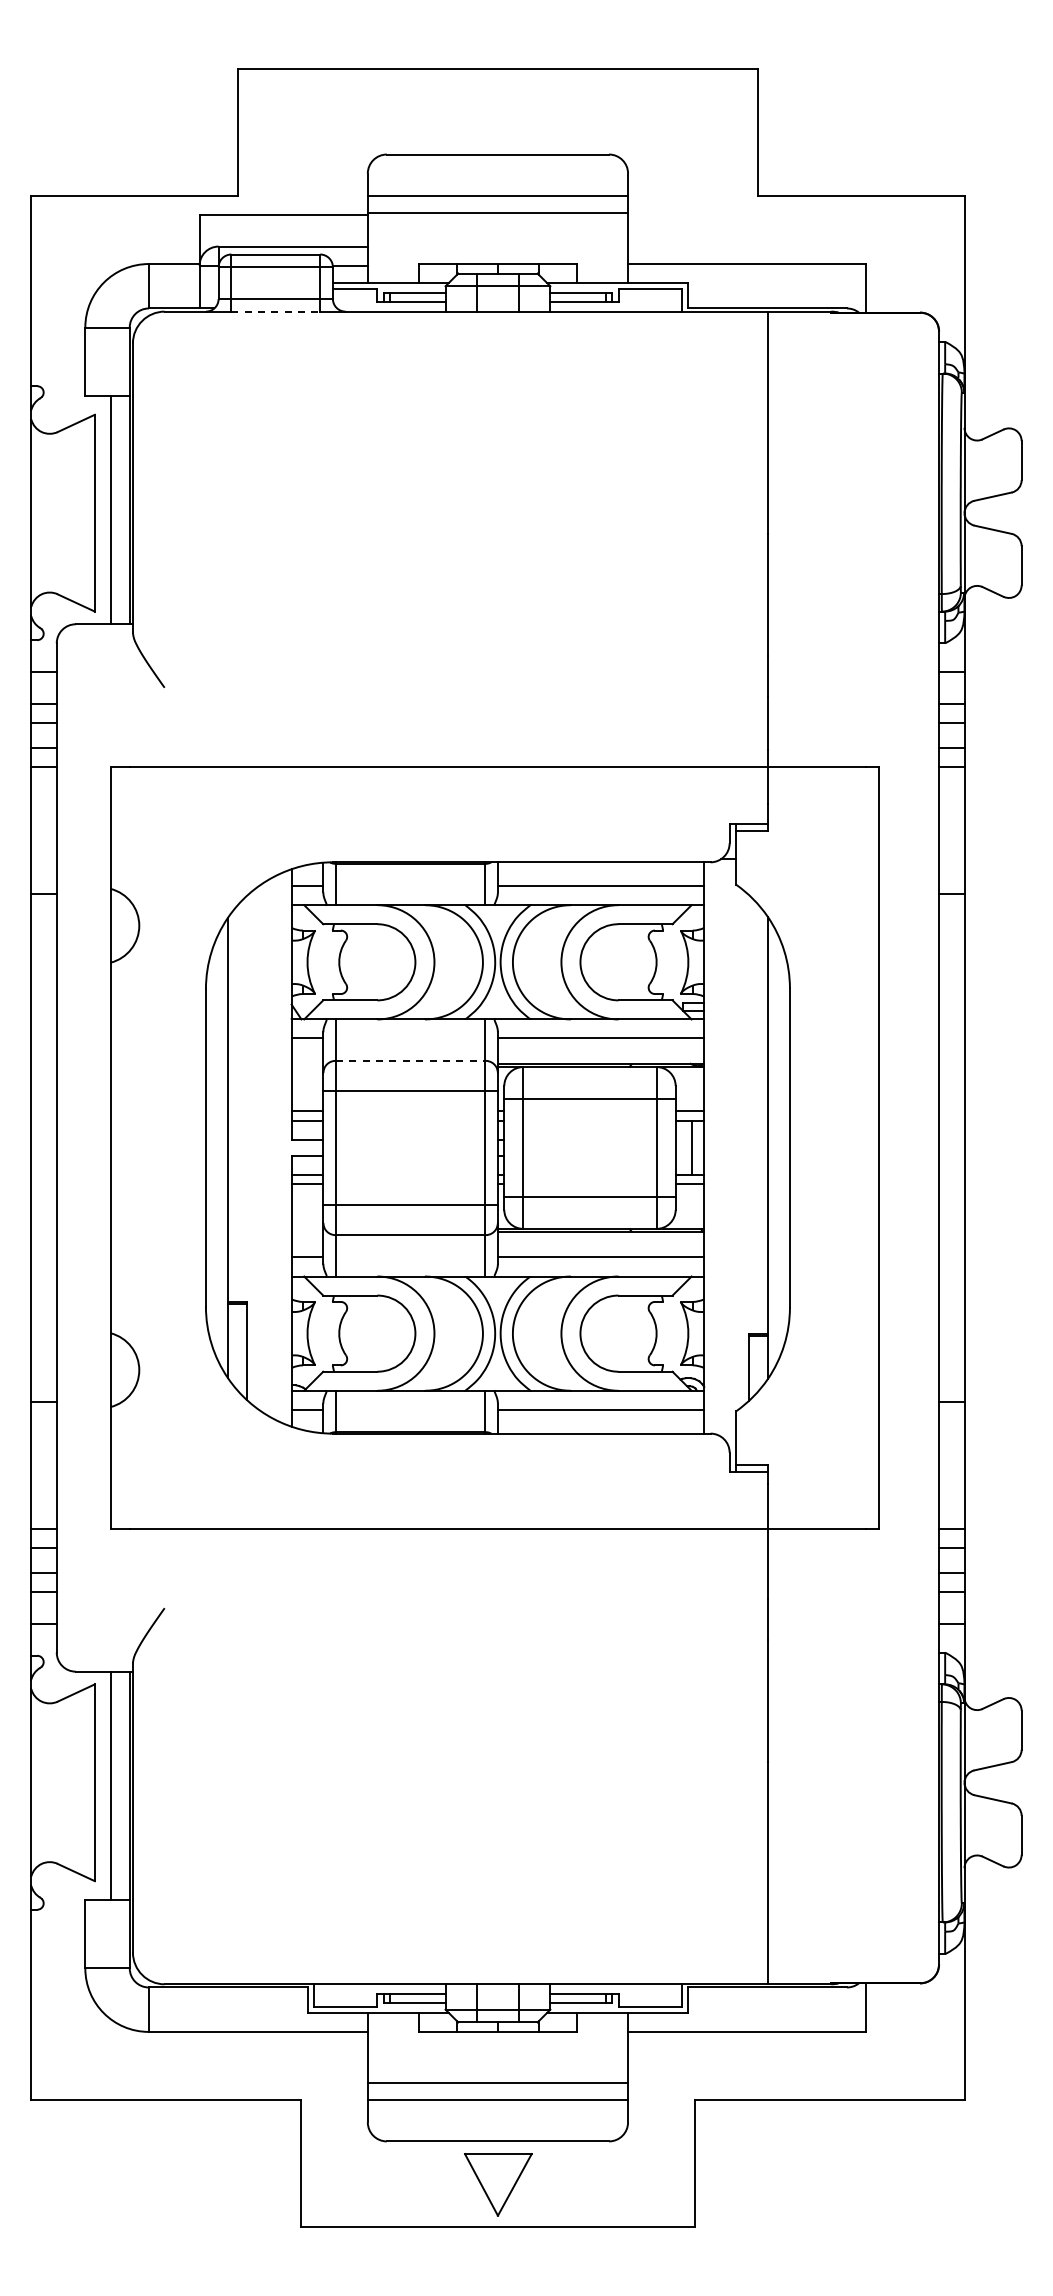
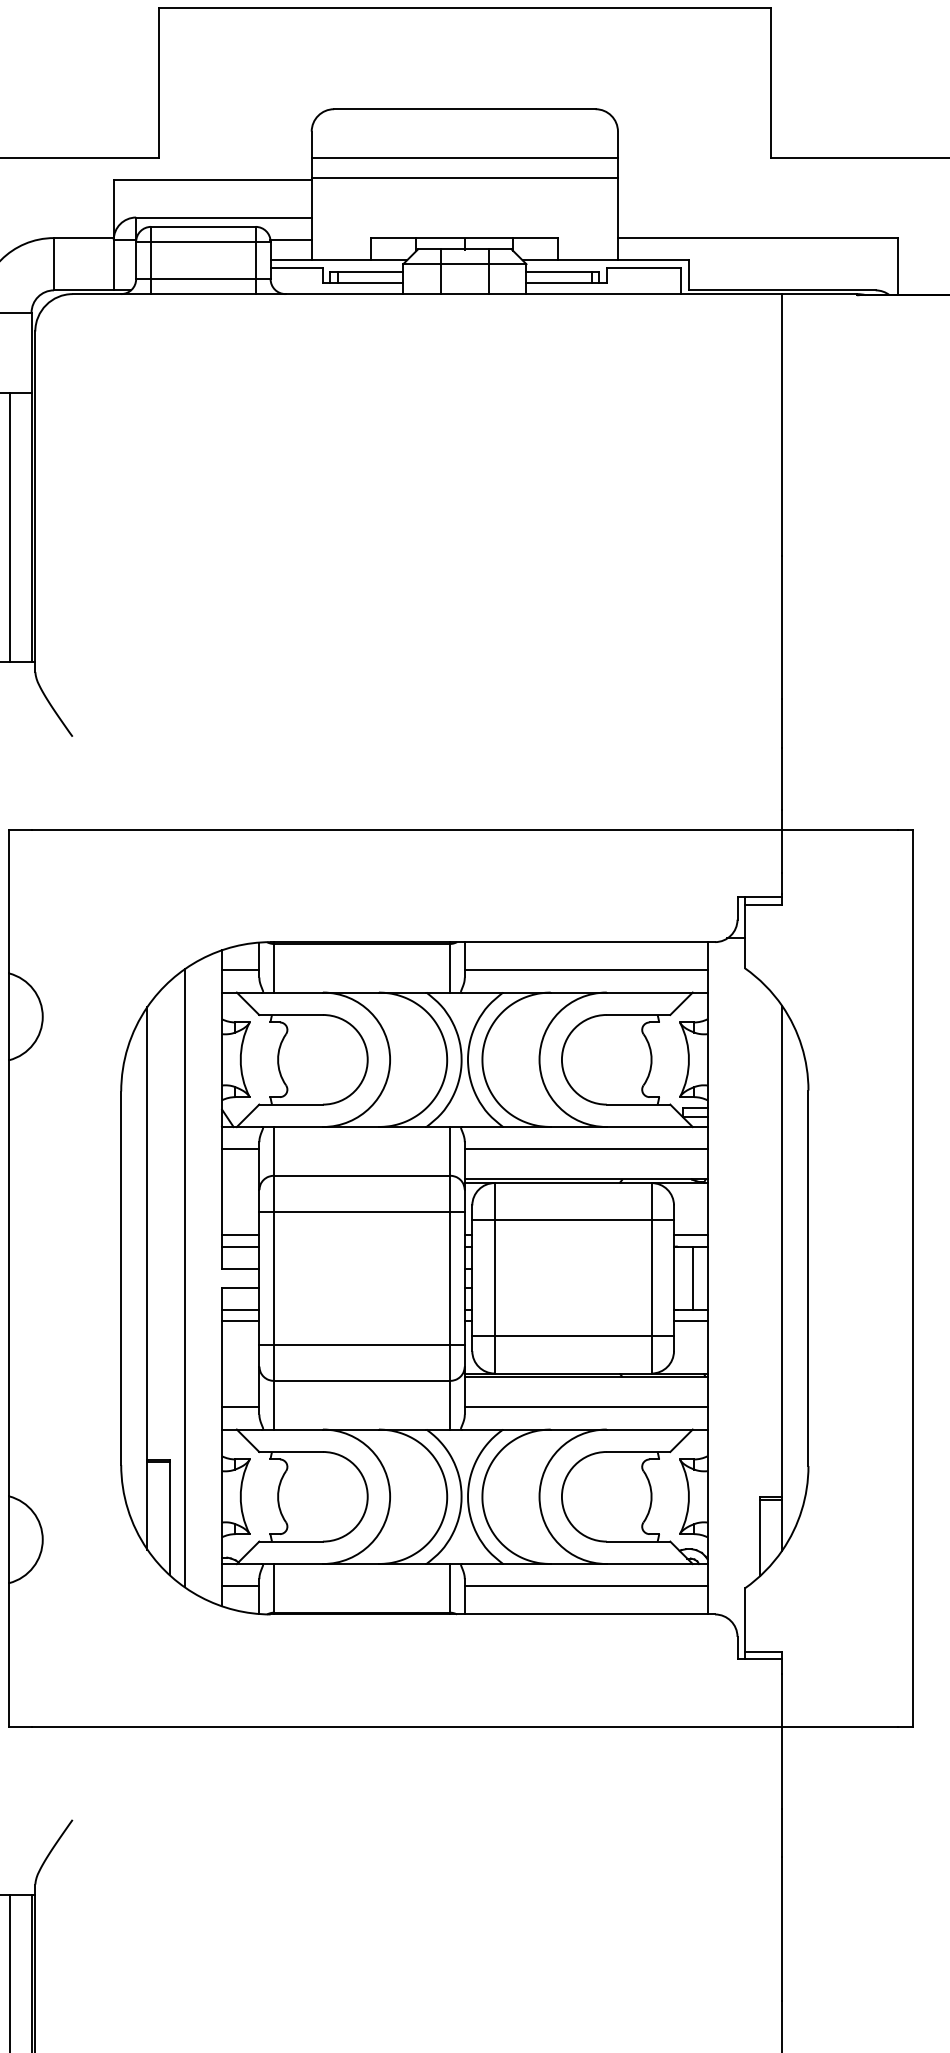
line: (276, 311) -> (204, 293), dashed -> solid
line: (410, 1060) -> (361, 1175), dashed -> solid
line: (259, 1147) -> (184, 1277), added

